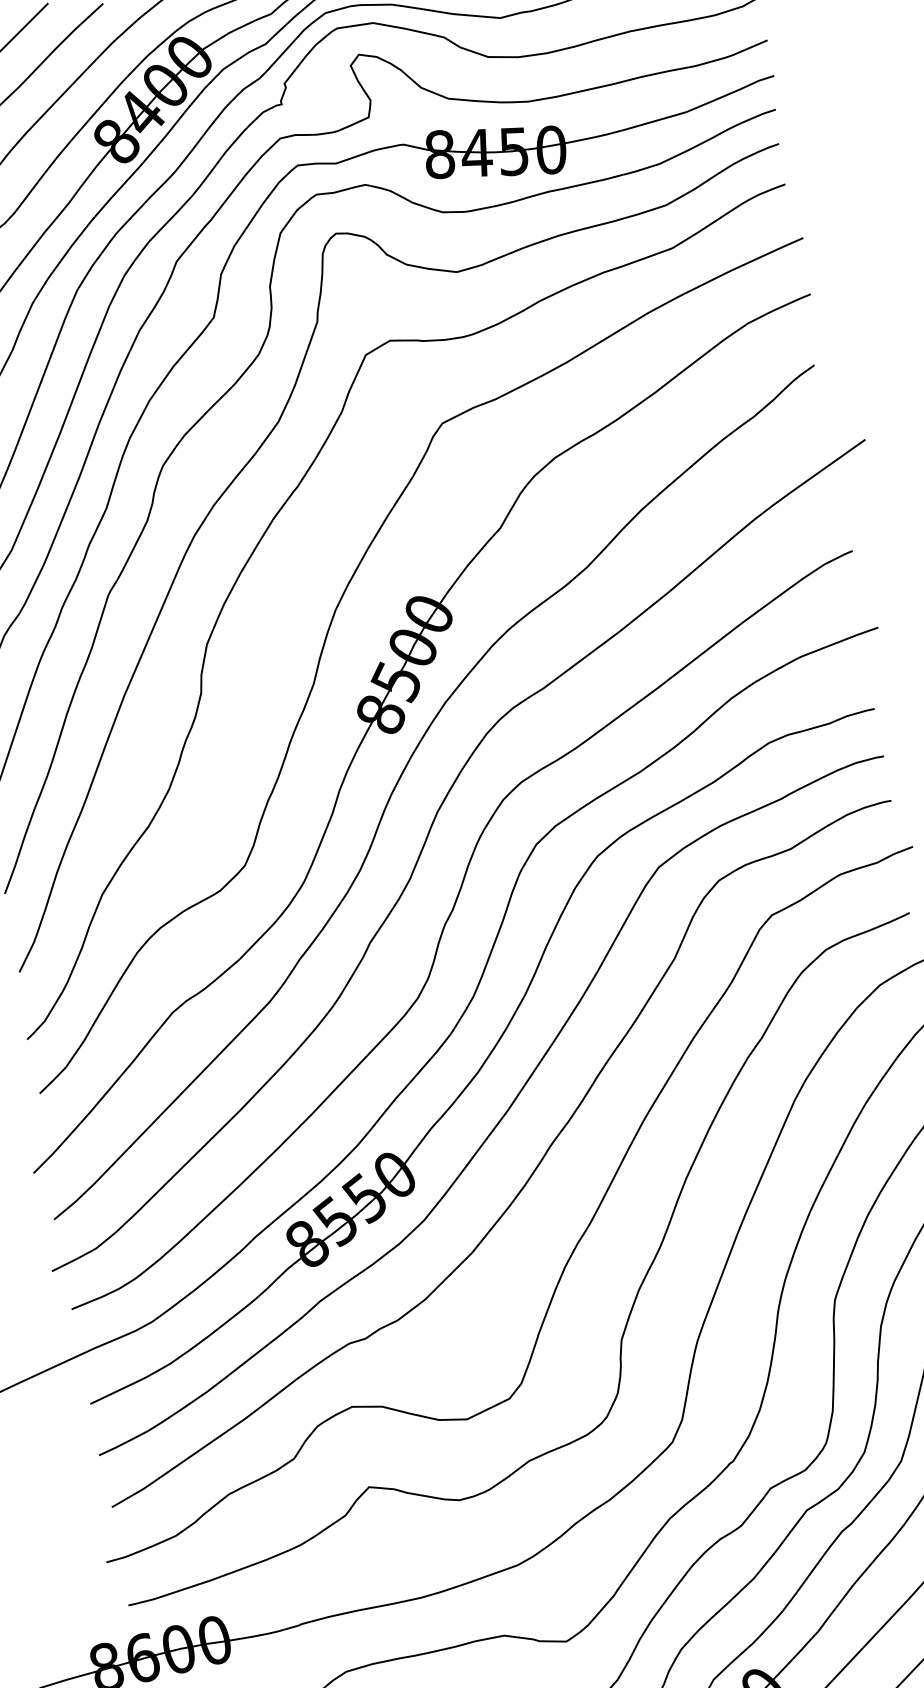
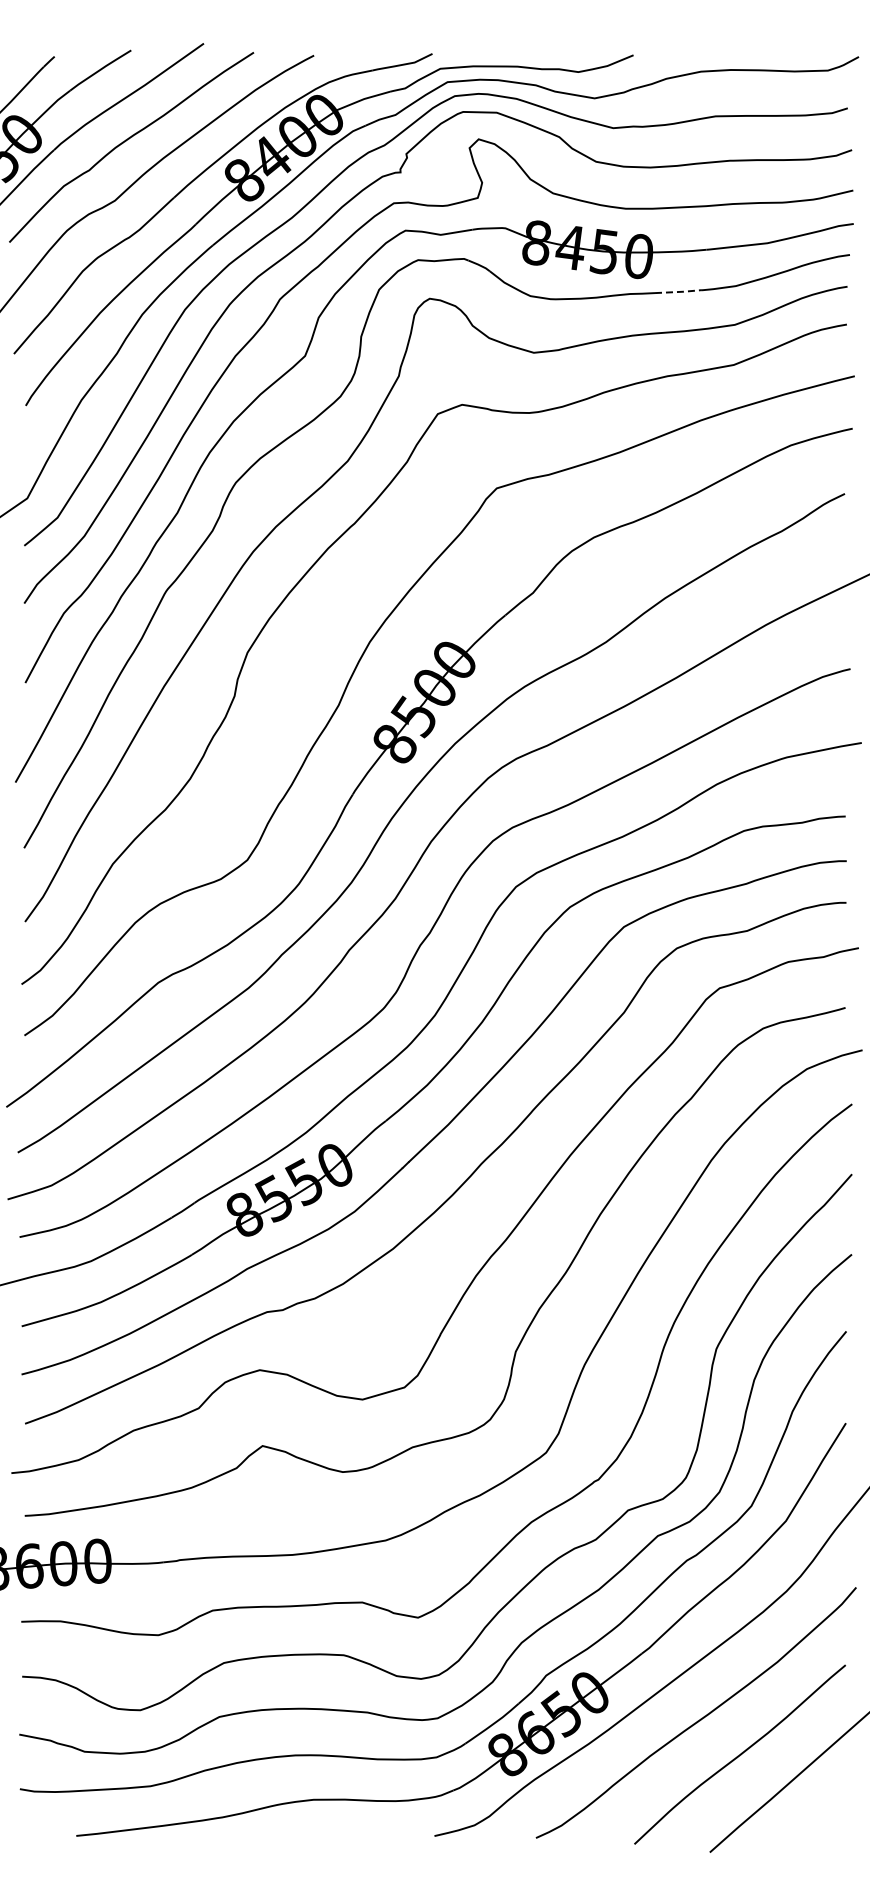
line: (599, 180) -> (678, 291), solid -> dashed

